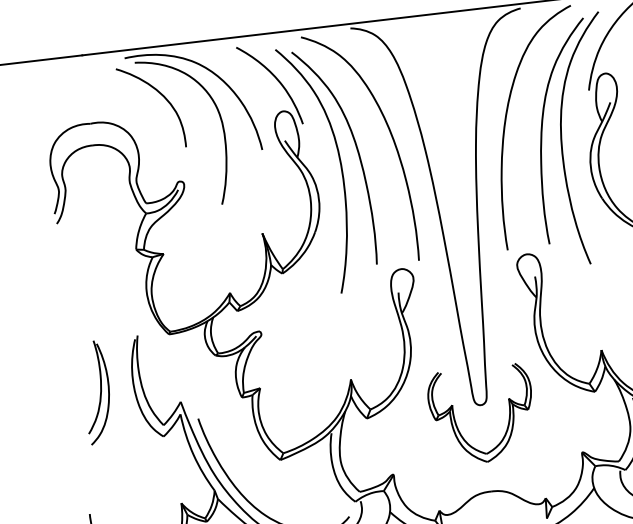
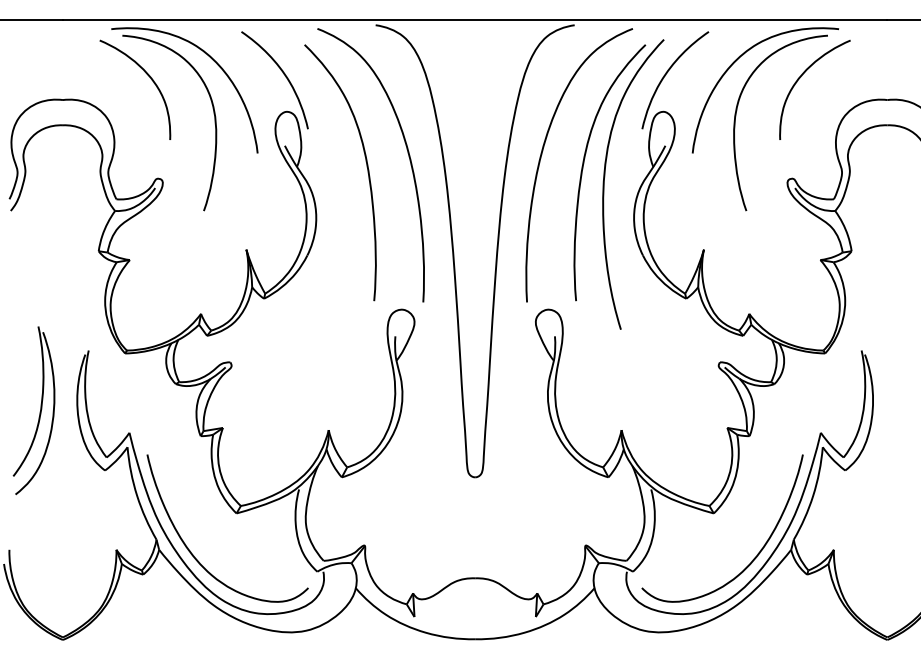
curve: (340, 167) -> (345, 184), removed
part: (96, 392) -> (33, 410), size x1.4
part: (456, 422) -> (444, 493), removed

